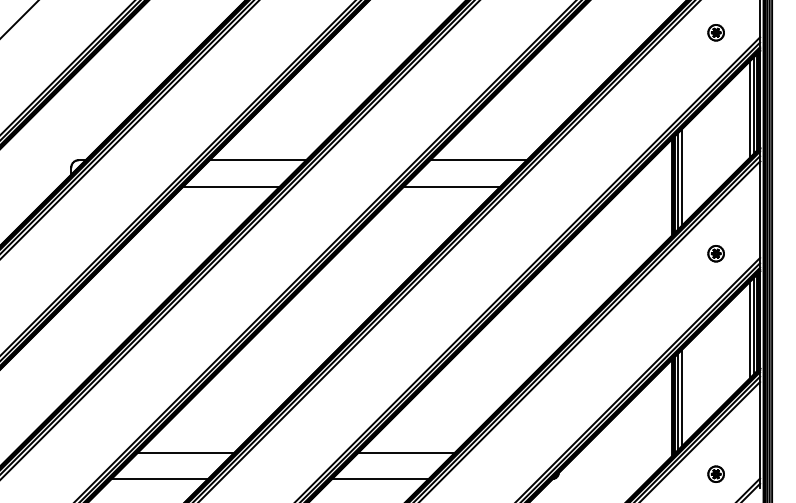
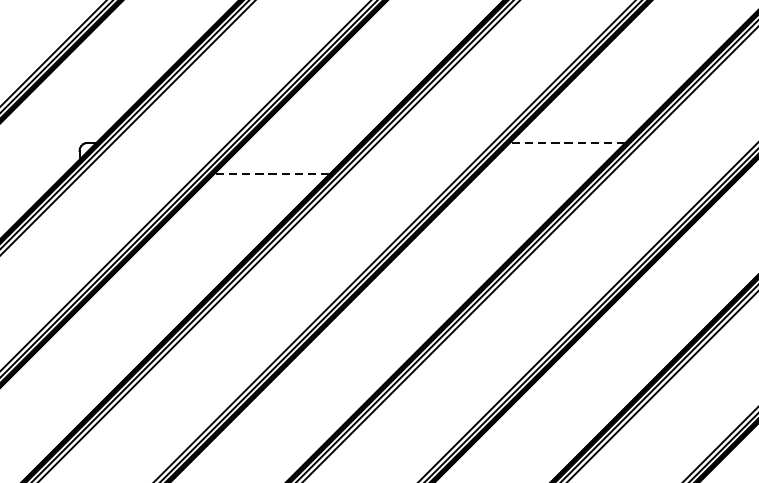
line: (257, 160) -> (302, 142), removed
line: (477, 160) -> (566, 142), solid -> dashed
line: (231, 186) -> (271, 174), solid -> dashed
line: (451, 186) -> (535, 174), removed

